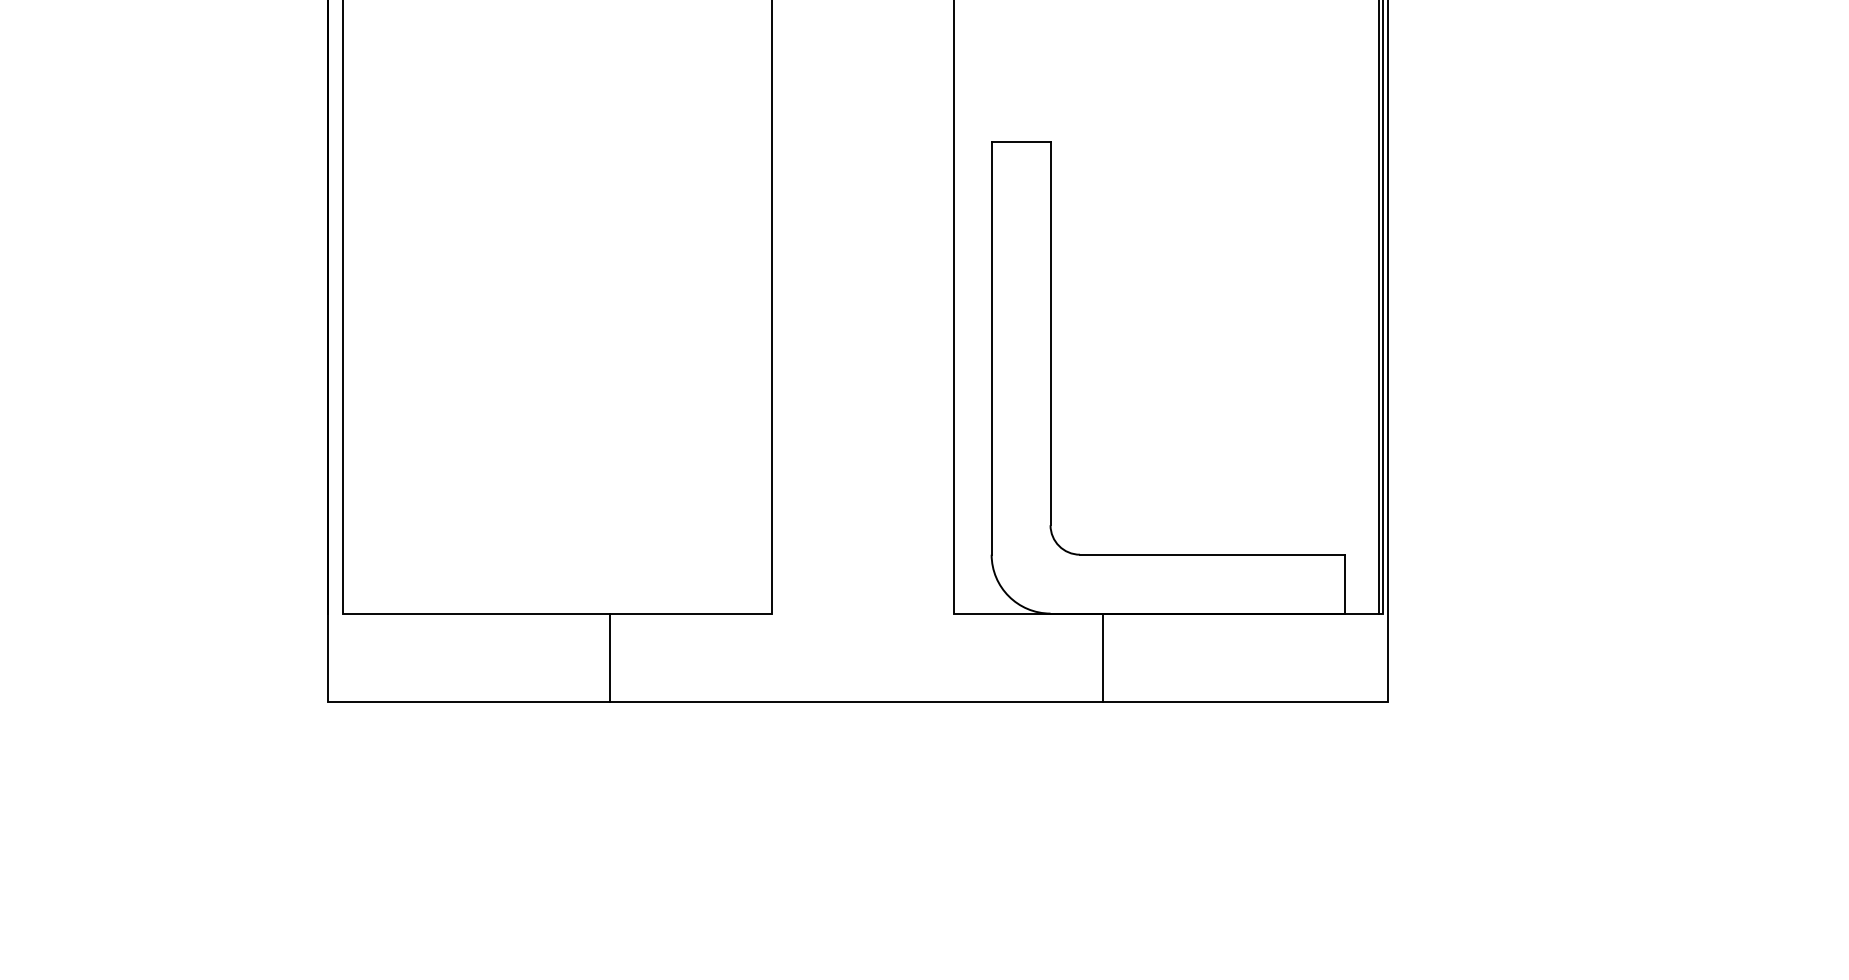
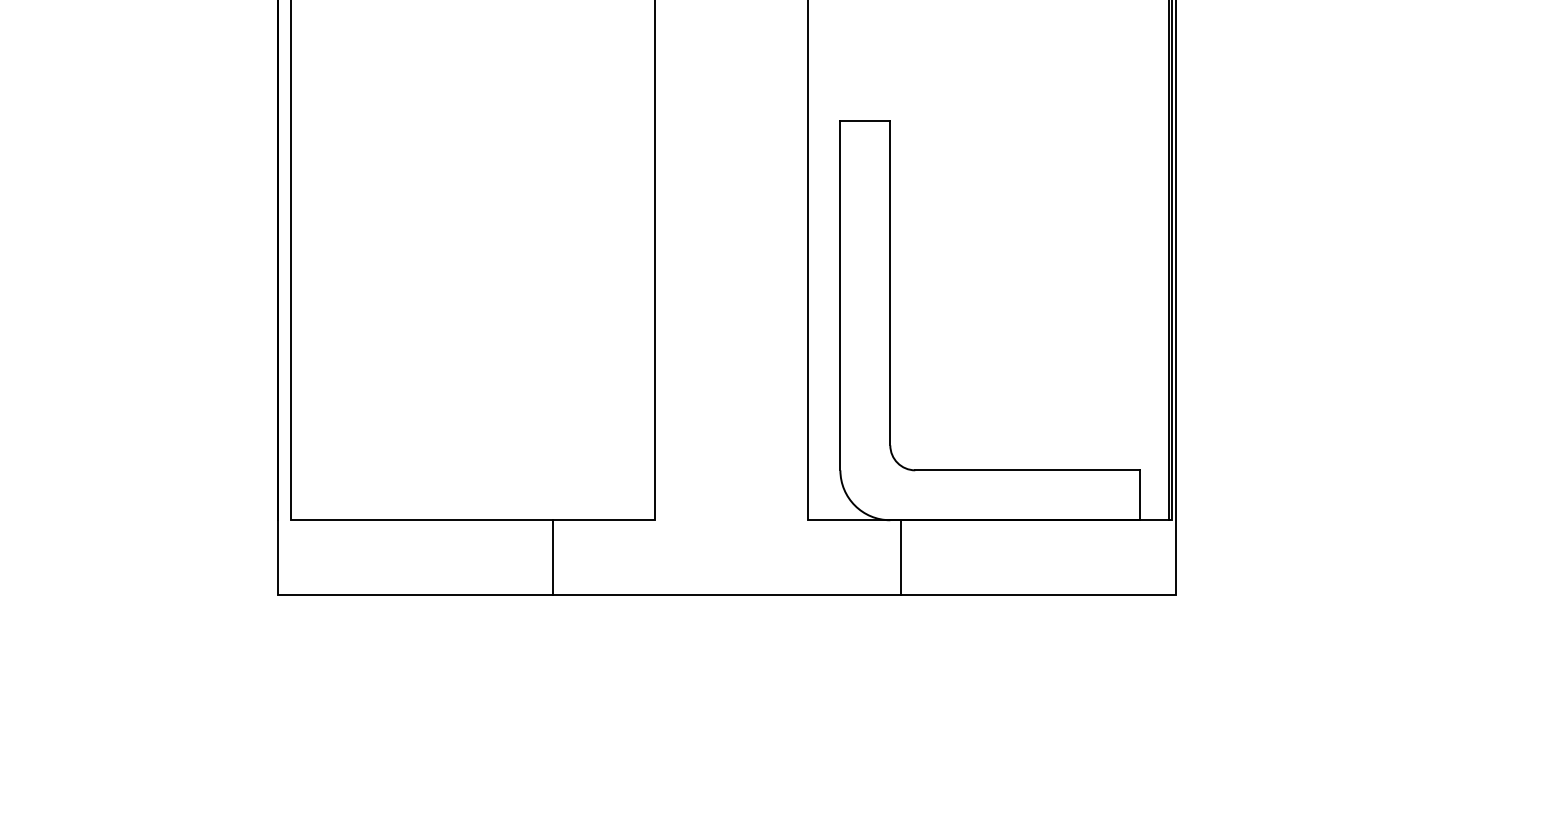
line: (610, 657) -> (552, 557), moved
line: (1102, 657) -> (901, 557), moved

